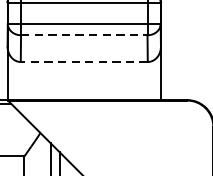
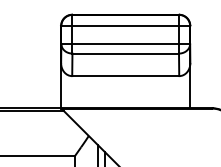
line: (85, 35) -> (126, 53), dashed -> solid
line: (84, 62) -> (125, 76), dashed -> solid

